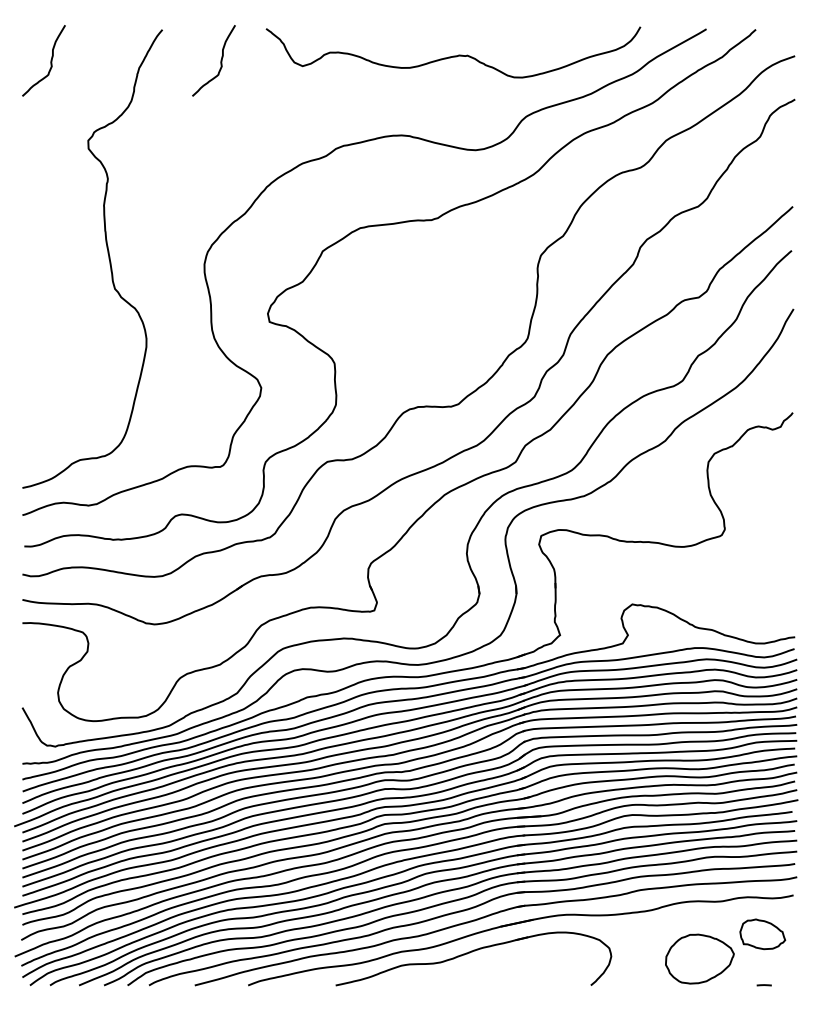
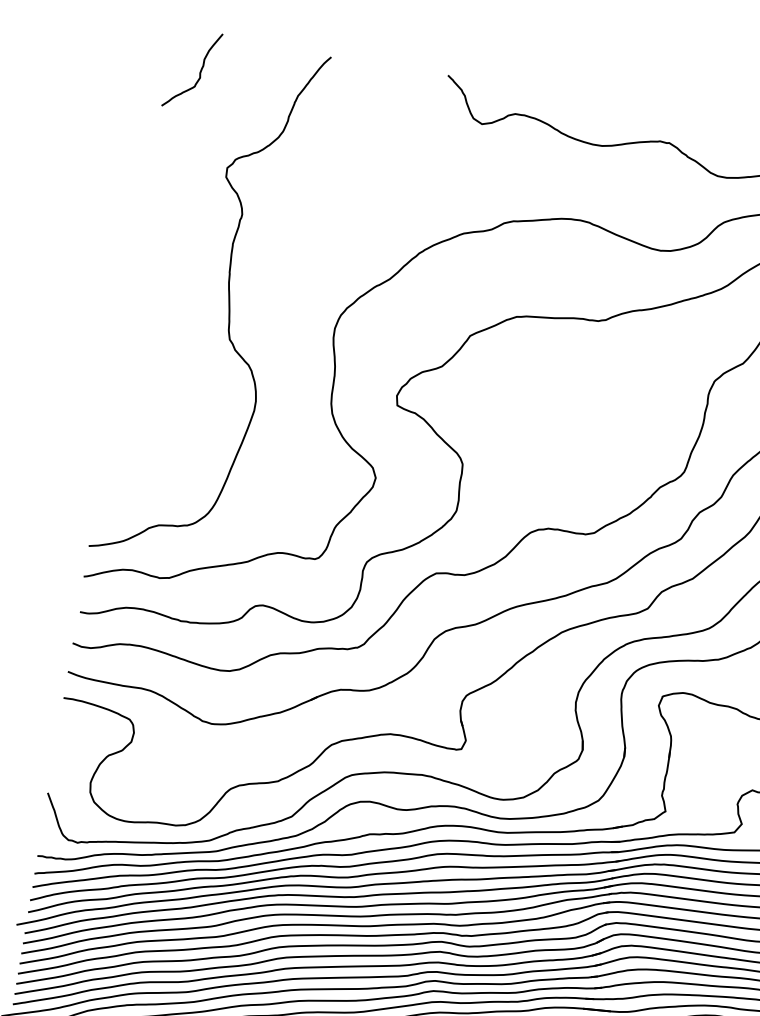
curve: (220, 60) -> (390, 102), removed

